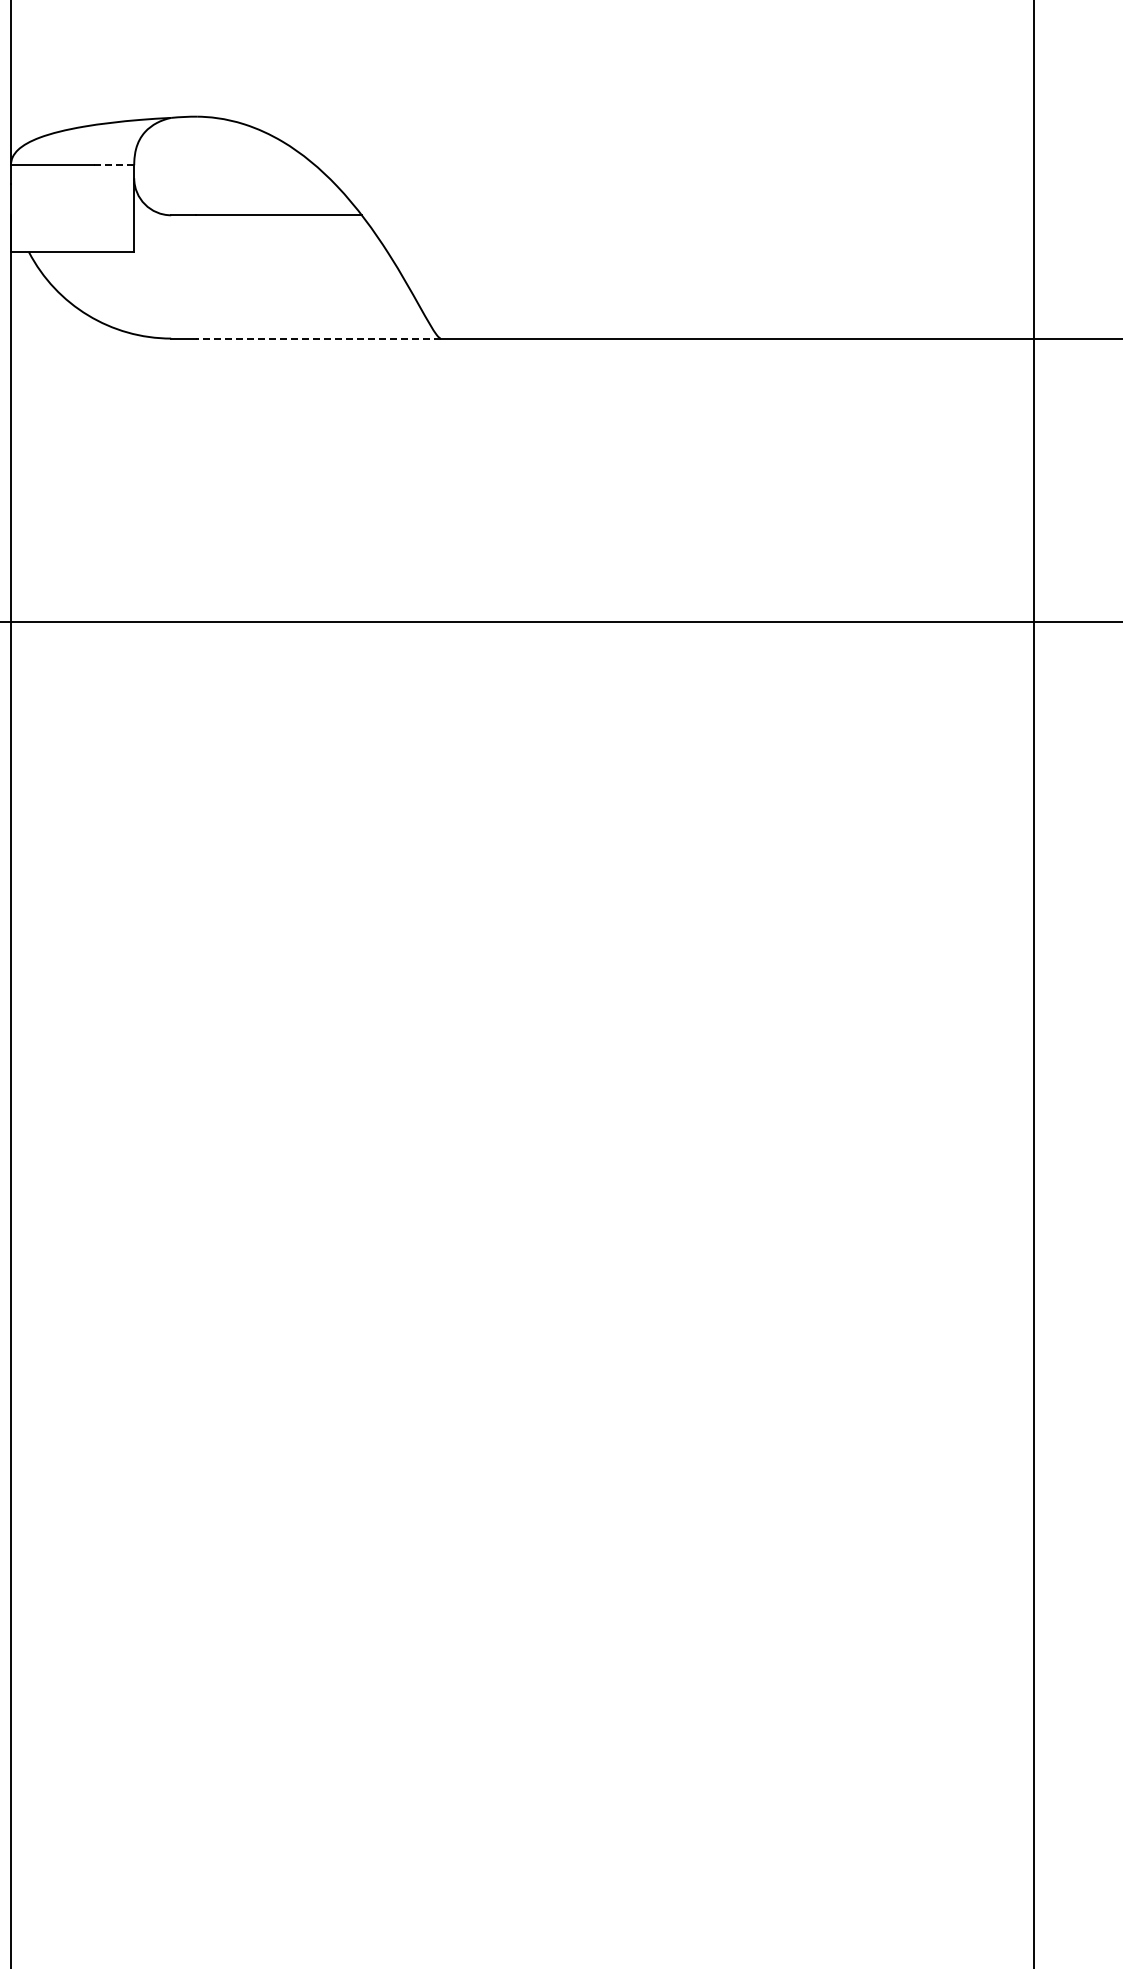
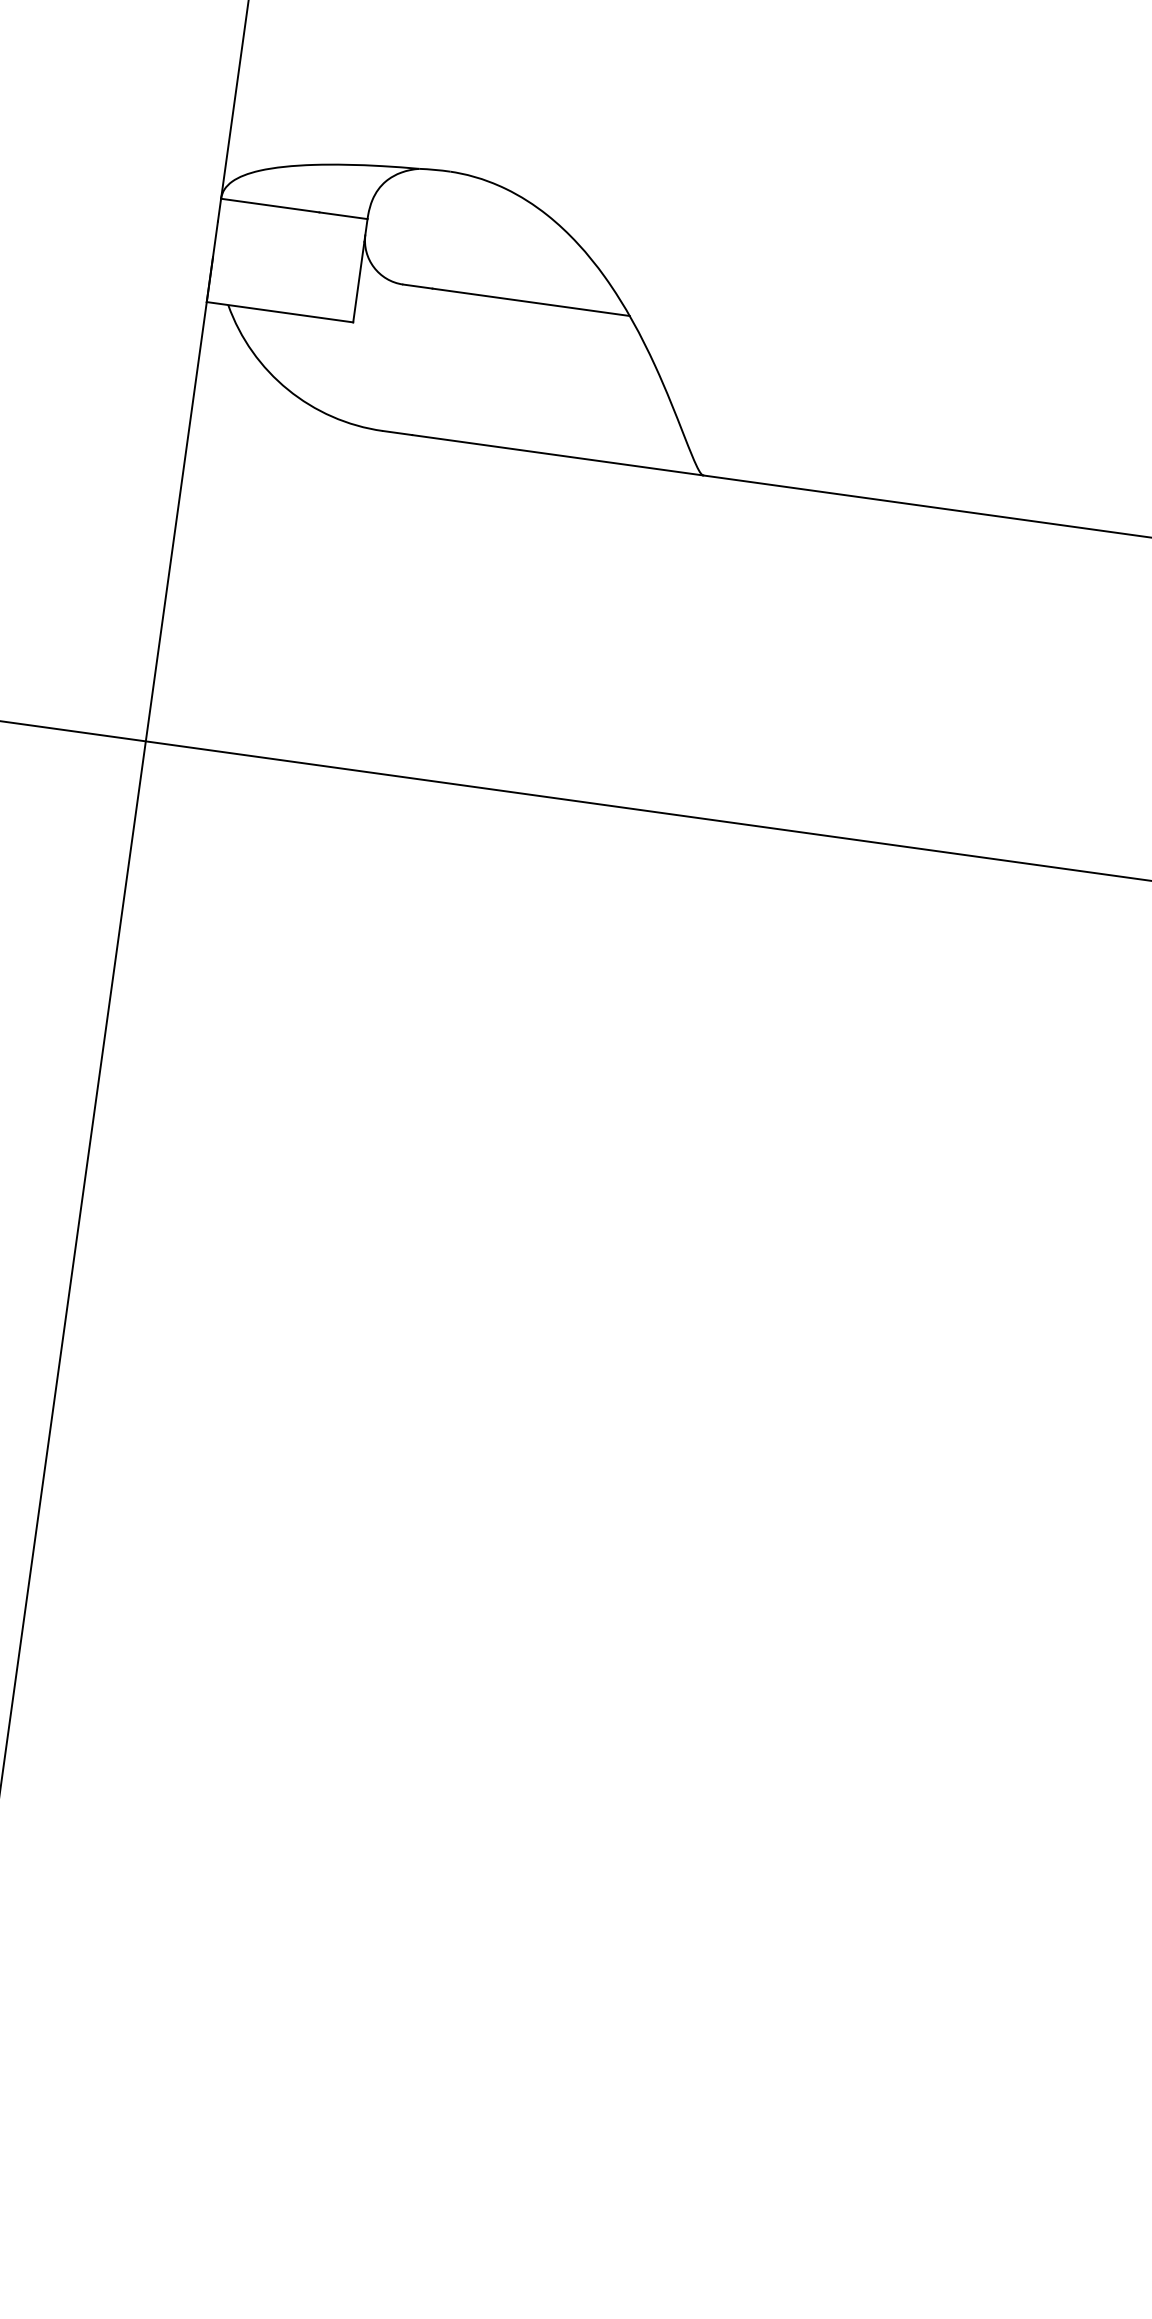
line: (114, 165) -> (344, 216), dashed -> solid
line: (318, 338) -> (557, 455), dashed -> solid

